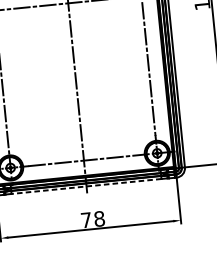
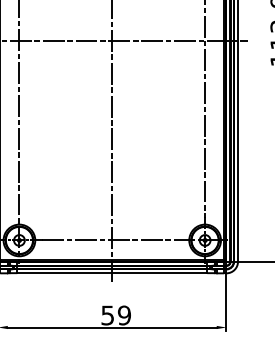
line: (86, 186) -> (112, 273), dashed -> solid
text: (93, 219) -> (116, 315), 78 -> 59

